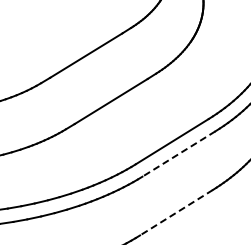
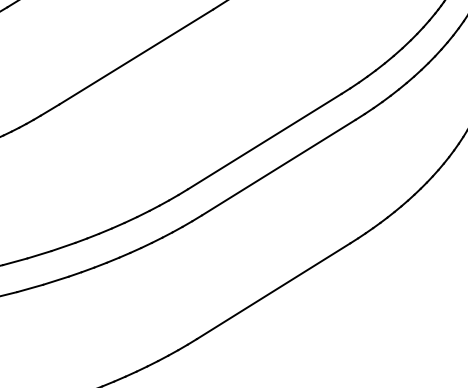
line: (178, 154) -> (277, 168), dashed -> solid
line: (176, 212) -> (273, 290), dashed -> solid

